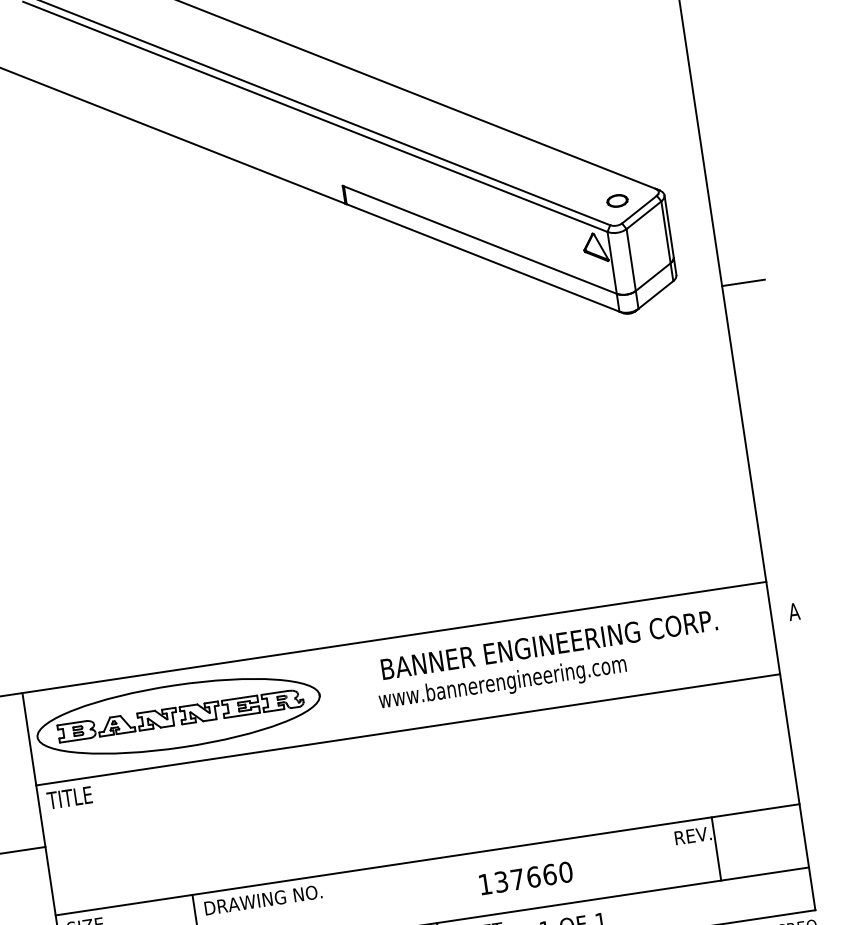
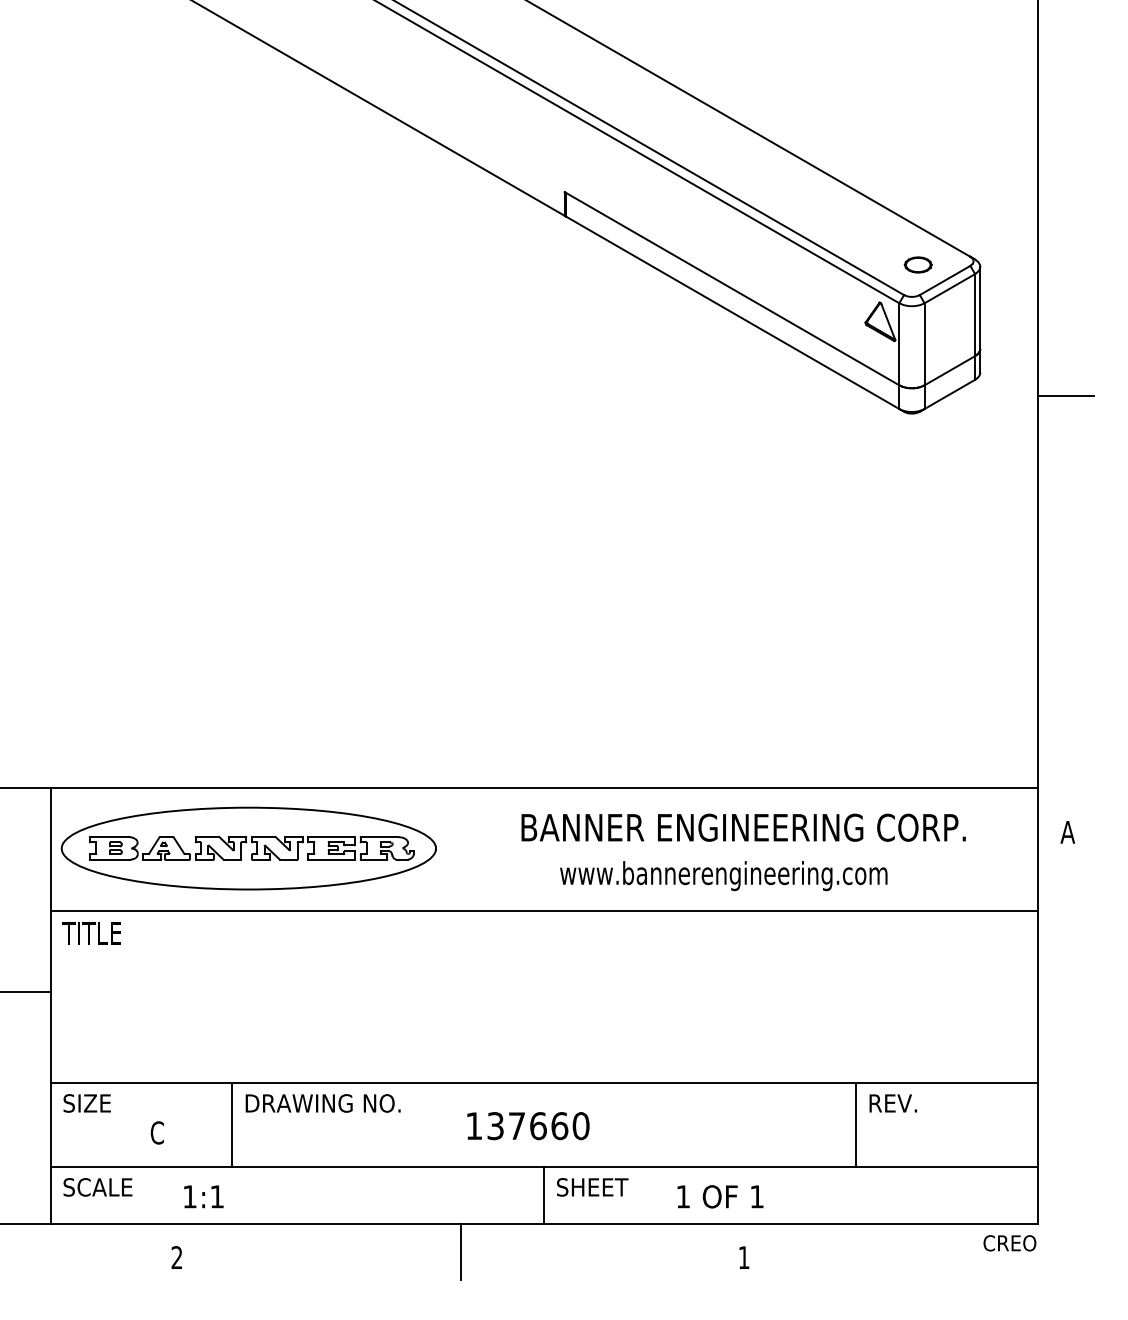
text: (502, 684) -> (723, 876), moved
line: (716, 848) -> (856, 1124), moved
text: (526, 878) -> (528, 1126), moved

